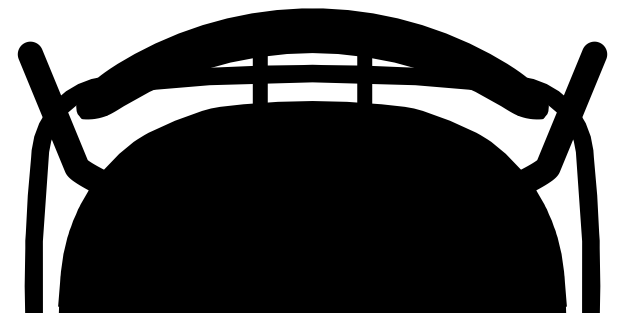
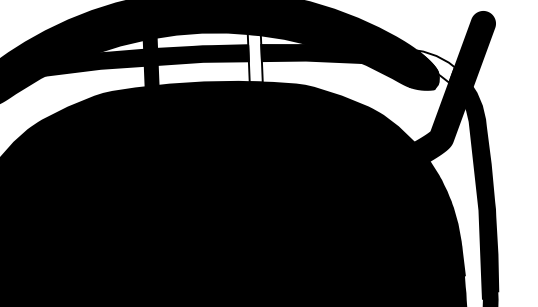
fill: (364, 79) -> (255, 57), removed
fill: (545, 95) -> (436, 66), removed

